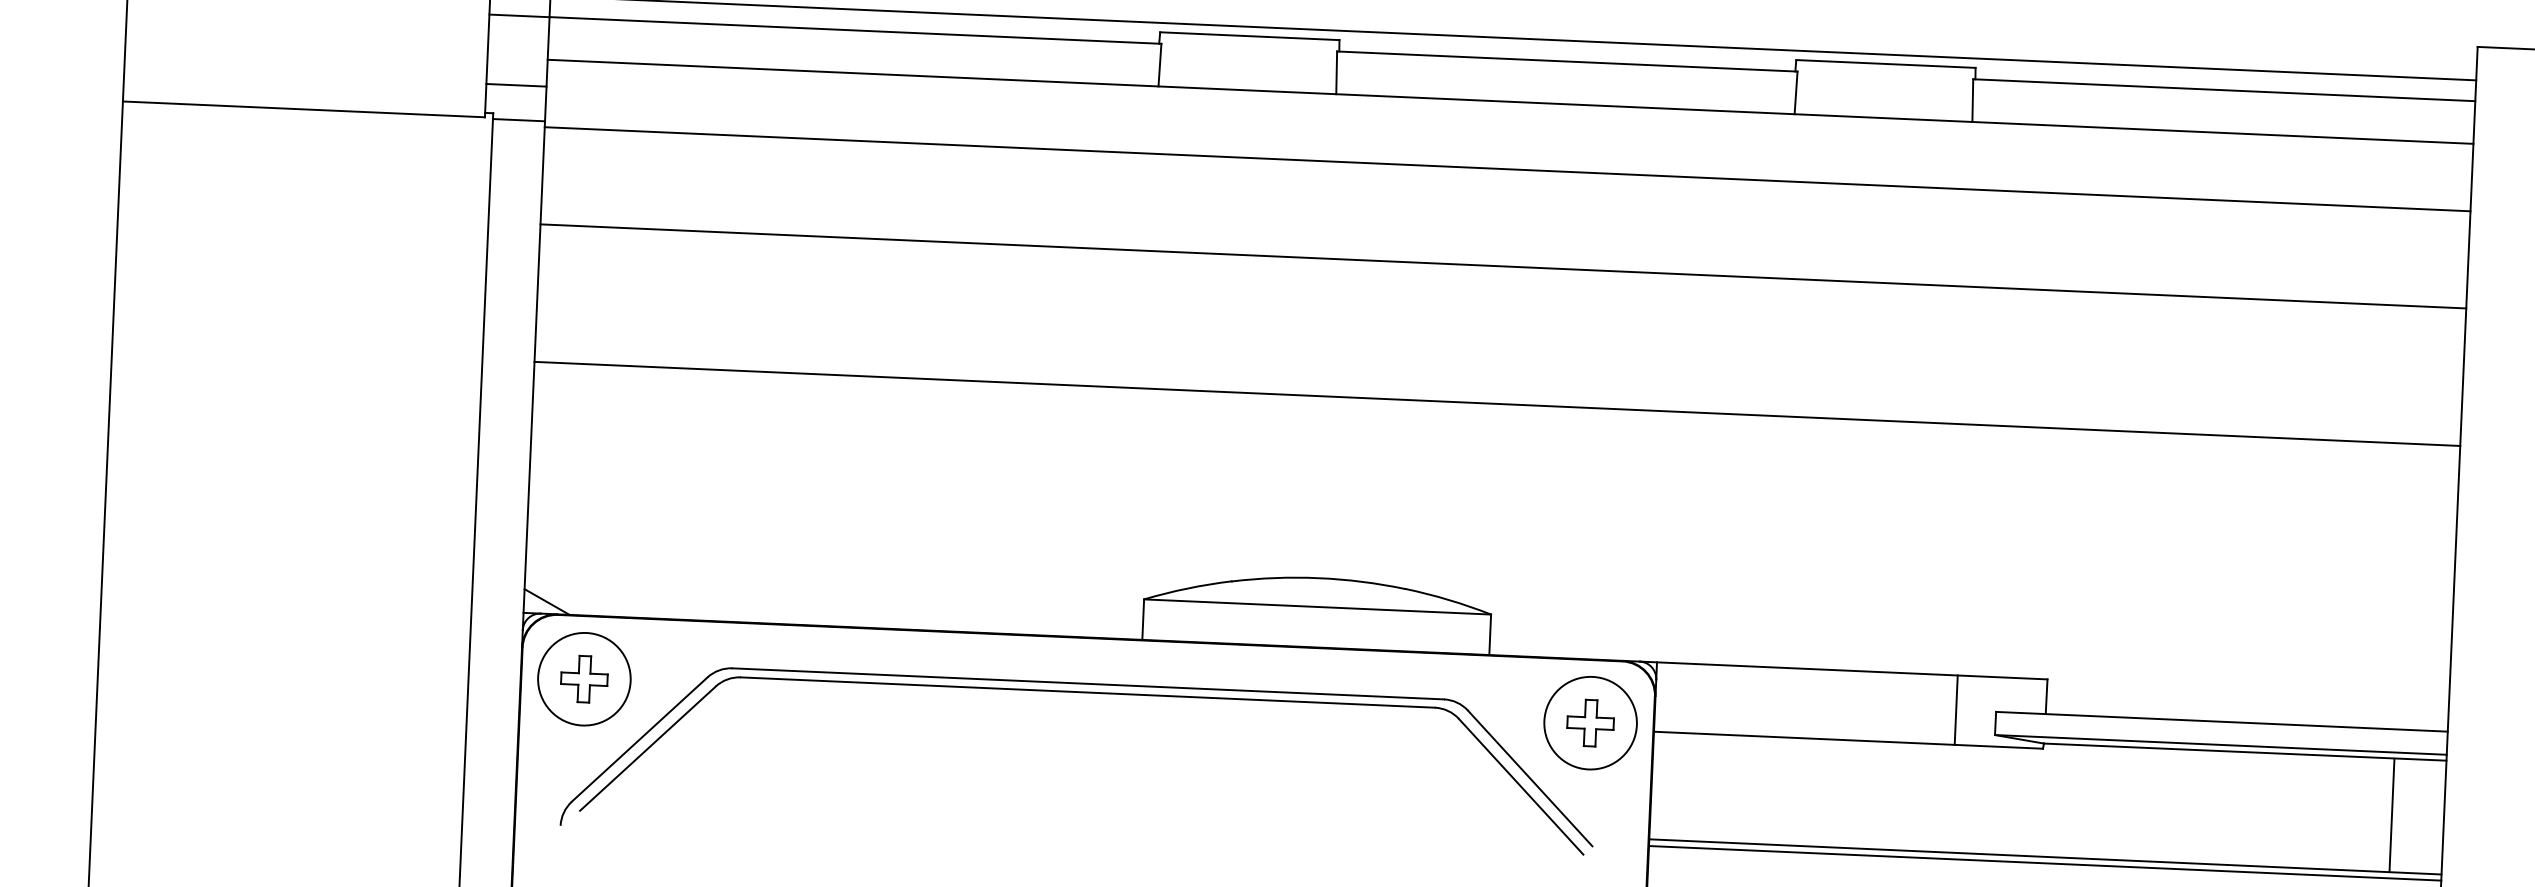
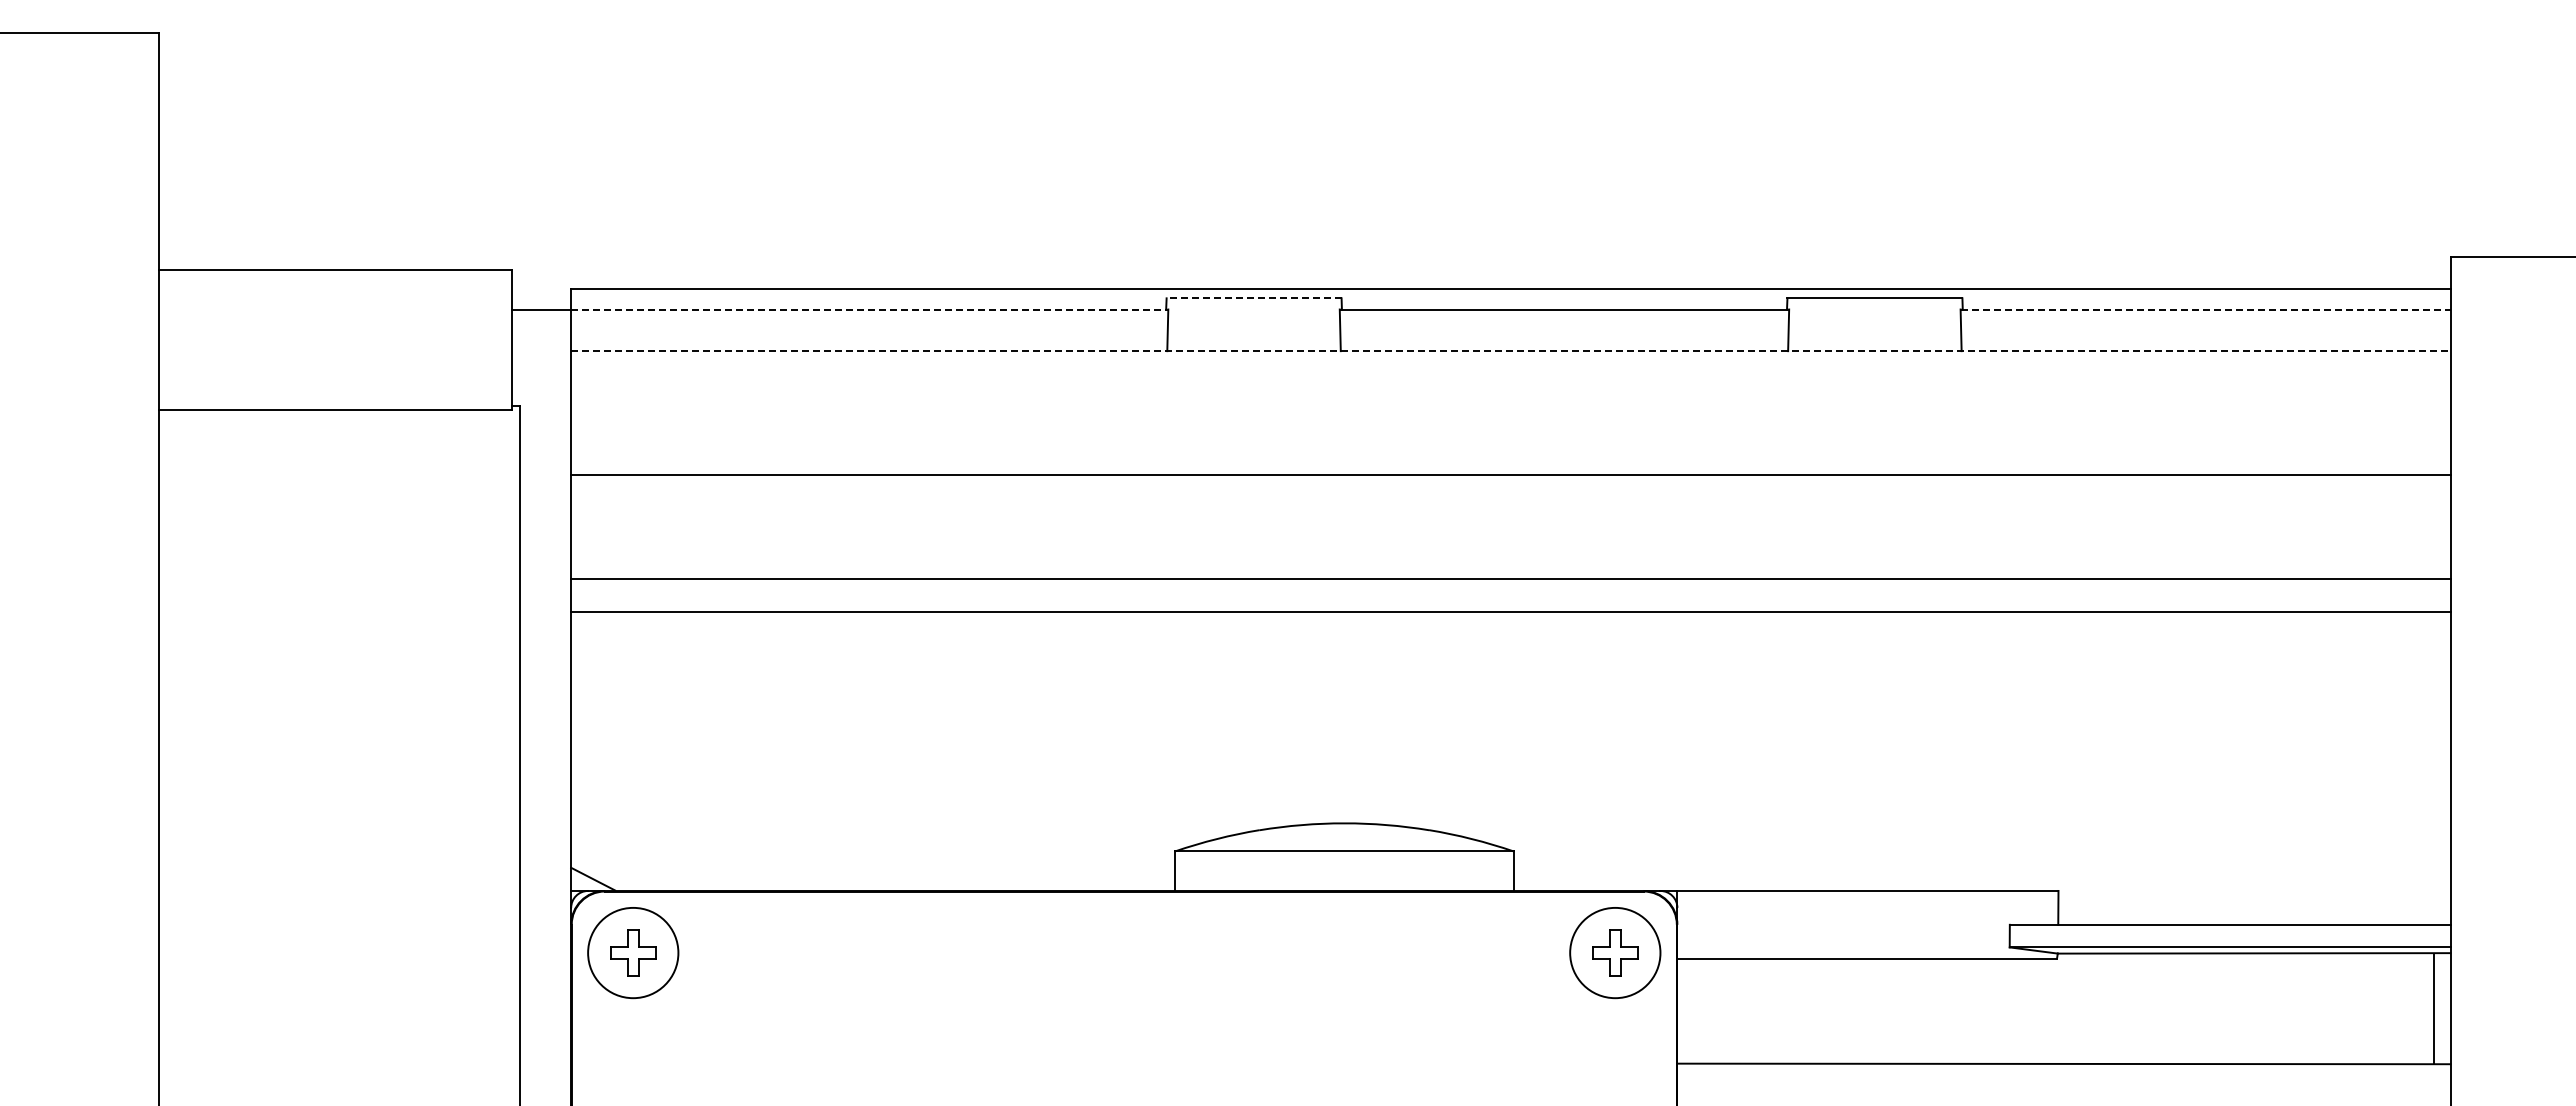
line: (855, 30) -> (869, 309), solid -> dashed
line: (1249, 36) -> (1253, 298), solid -> dashed
line: (516, 85) -> (541, 377), removed
line: (2225, 90) -> (2206, 309), solid -> dashed
line: (1510, 102) -> (1510, 351), solid -> dashed
line: (518, 120) -> (545, 411), removed
line: (1507, 168) -> (1510, 474), moved
line: (1502, 266) -> (1510, 578), moved
line: (1496, 404) -> (1510, 612), moved
part: (1082, 693) -> (1119, 945), removed
line: (1955, 709) -> (1970, 924), removed
line: (2391, 815) -> (2433, 1008), moved
line: (2044, 863) -> (2063, 1070), removed

